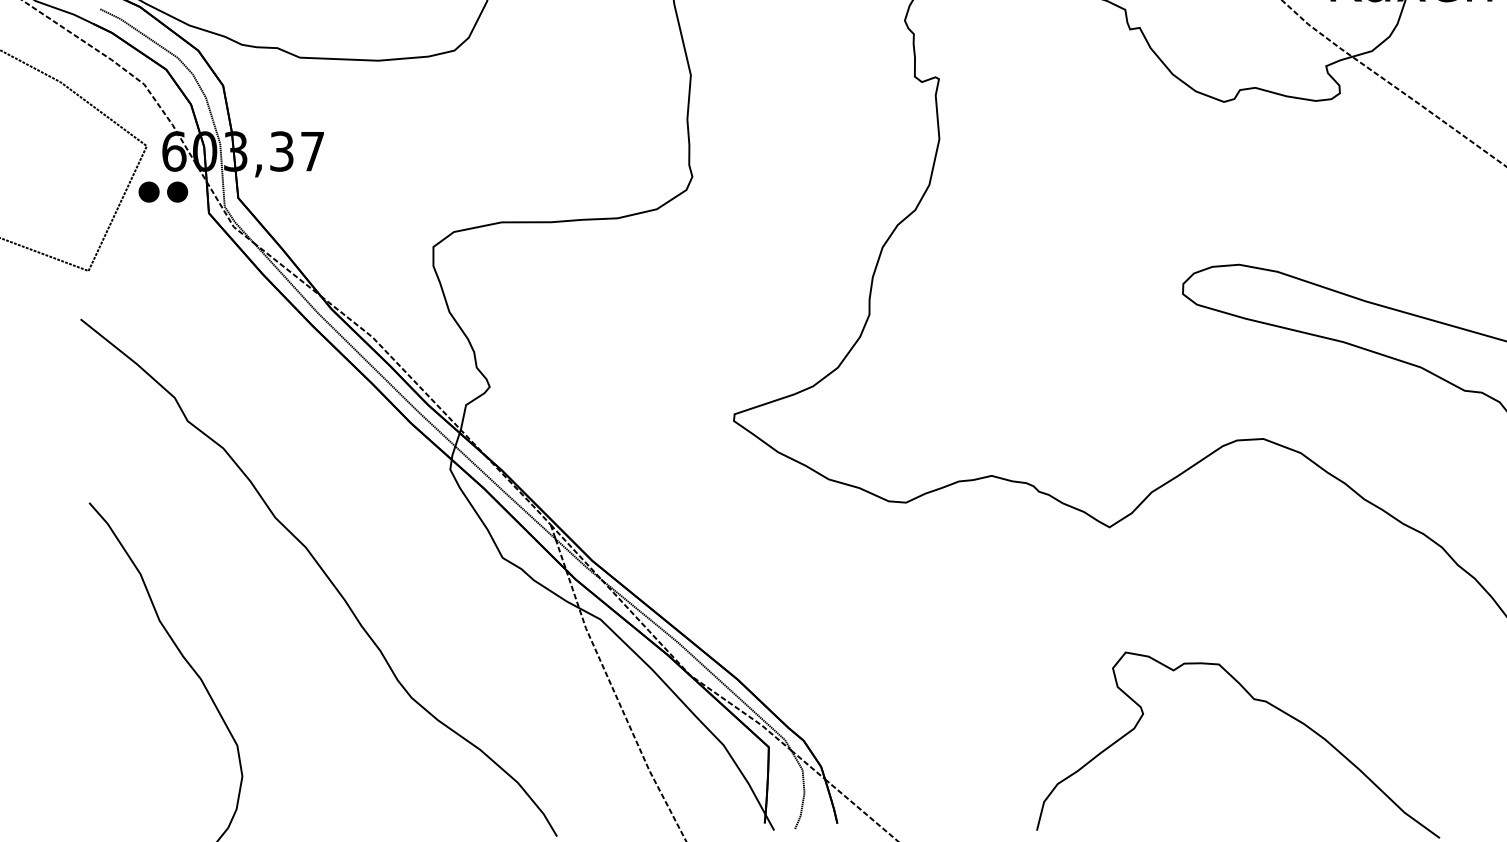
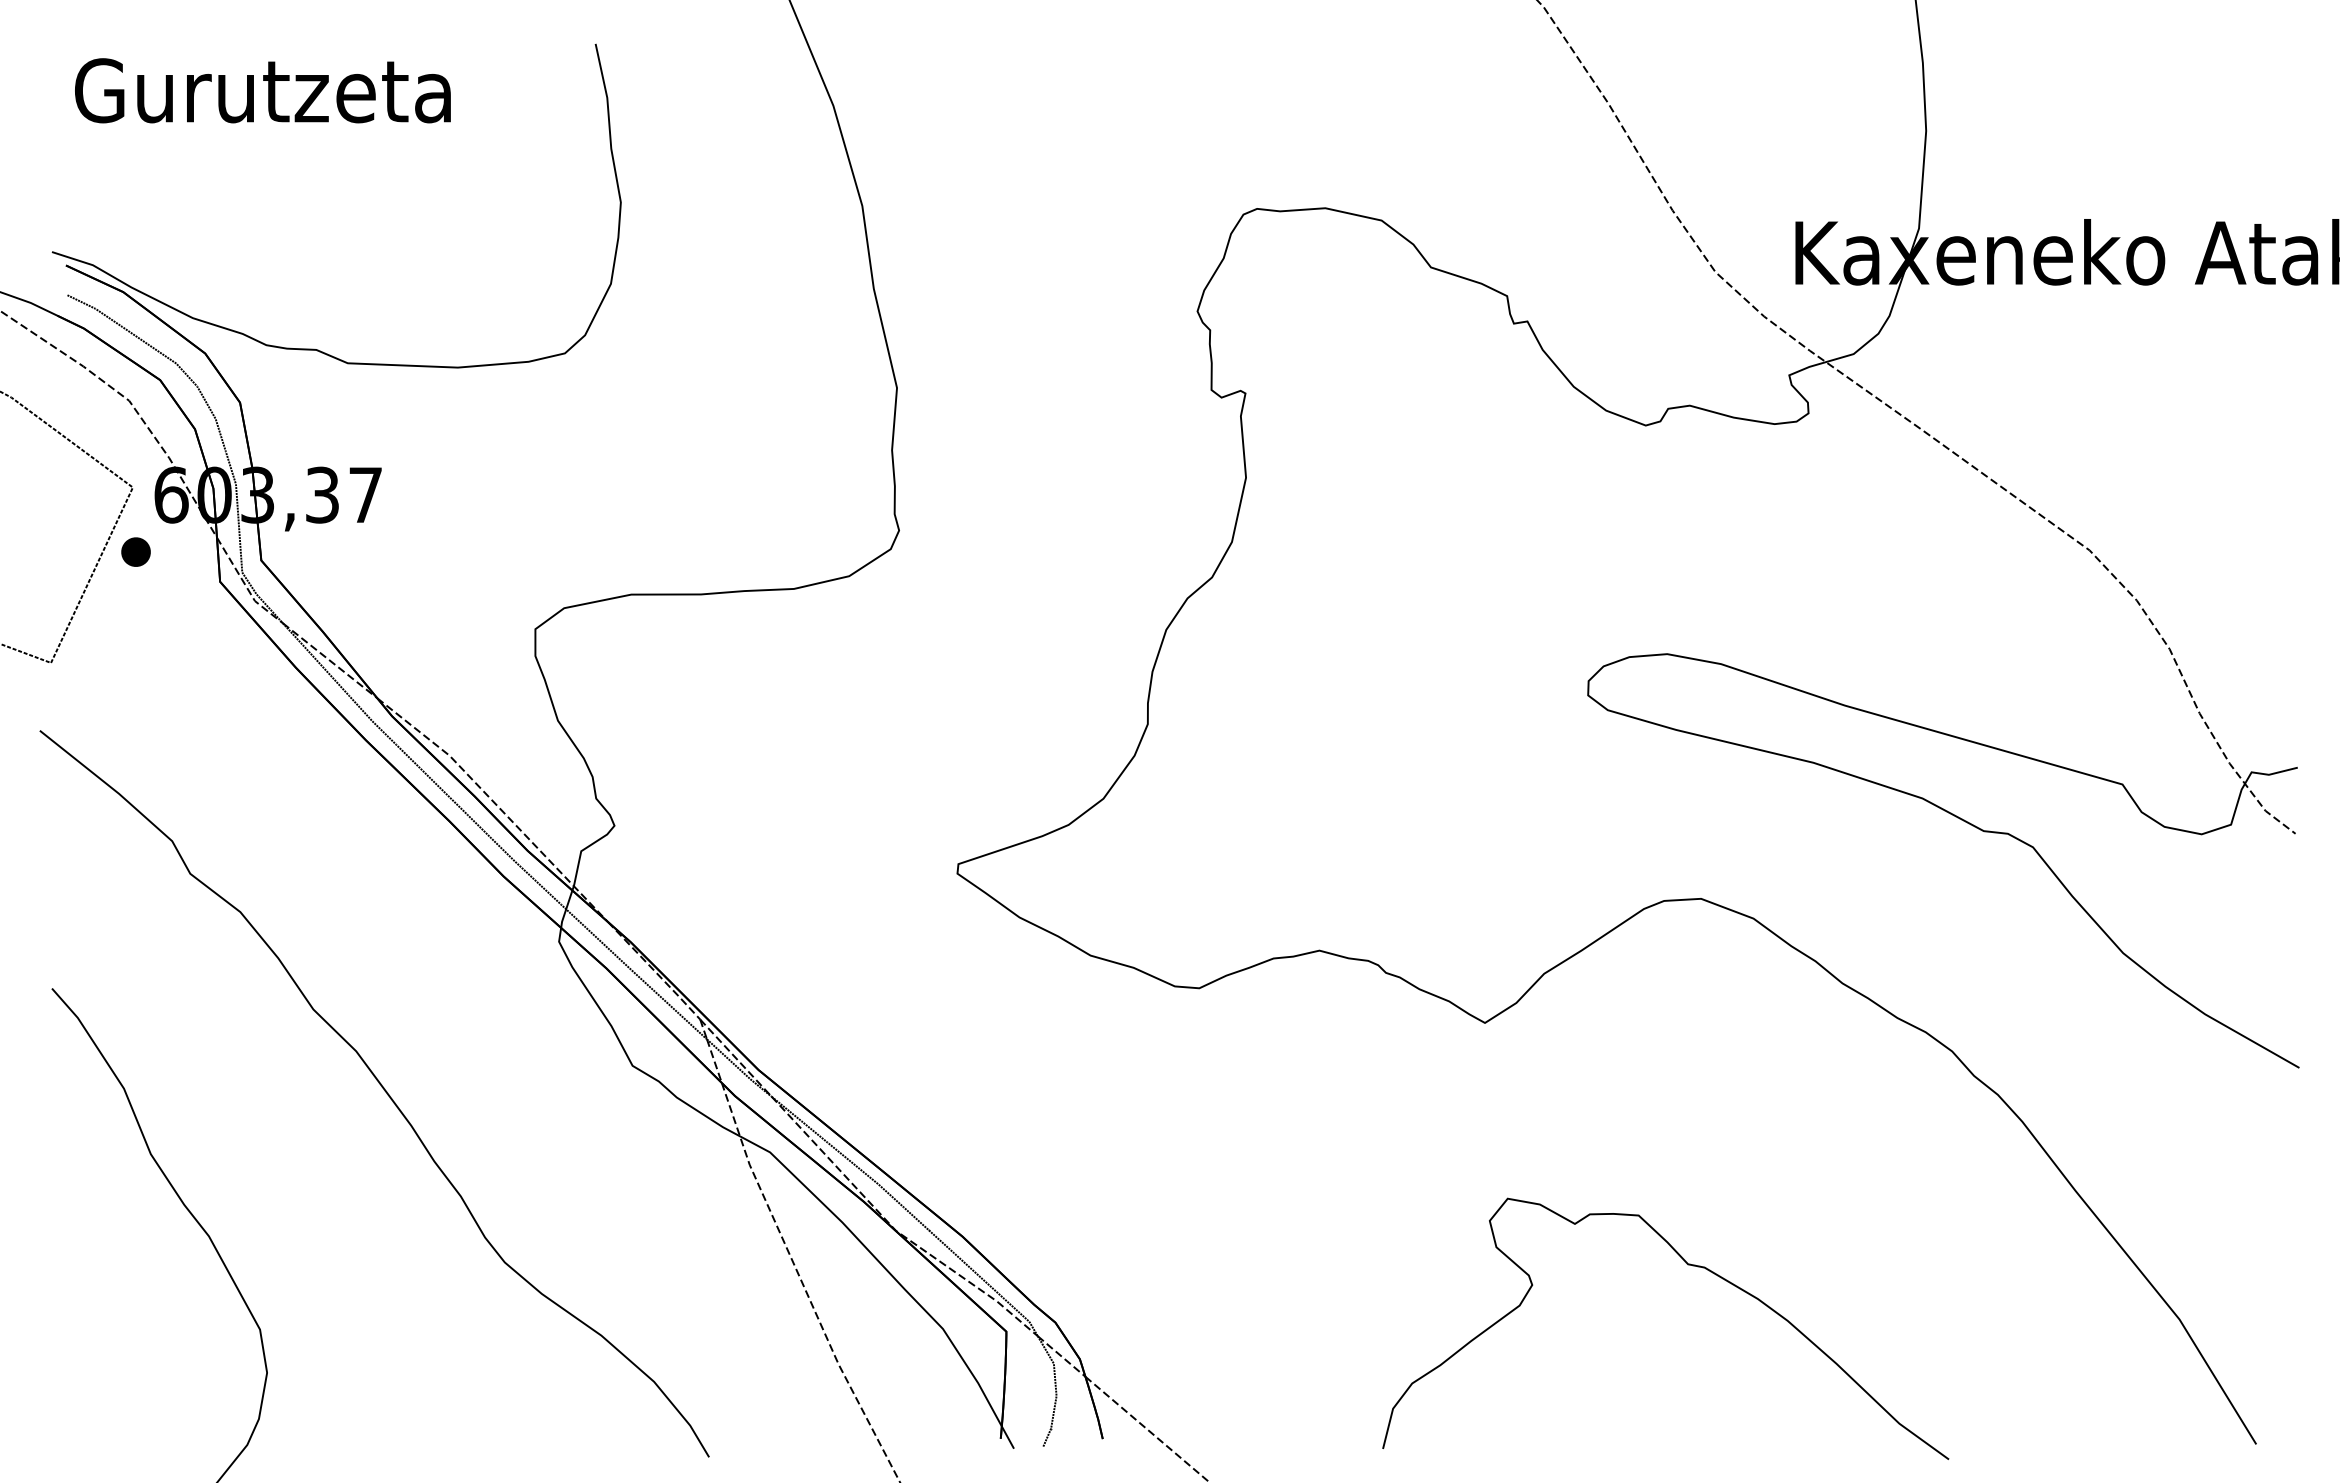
part: (177, 191) -> (175, 551), removed

